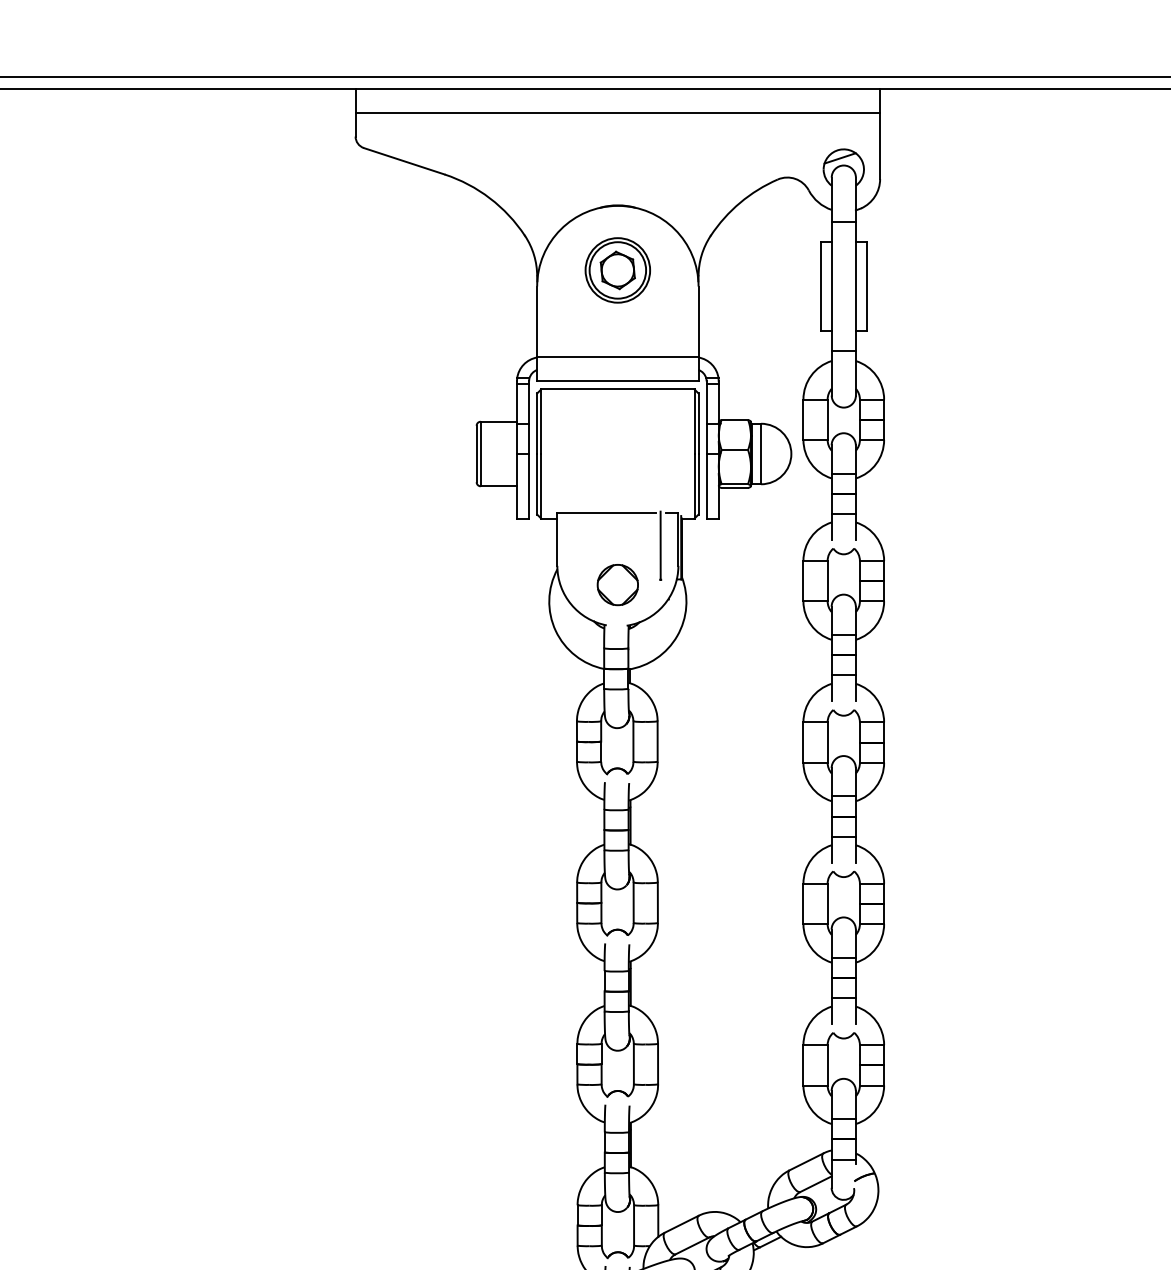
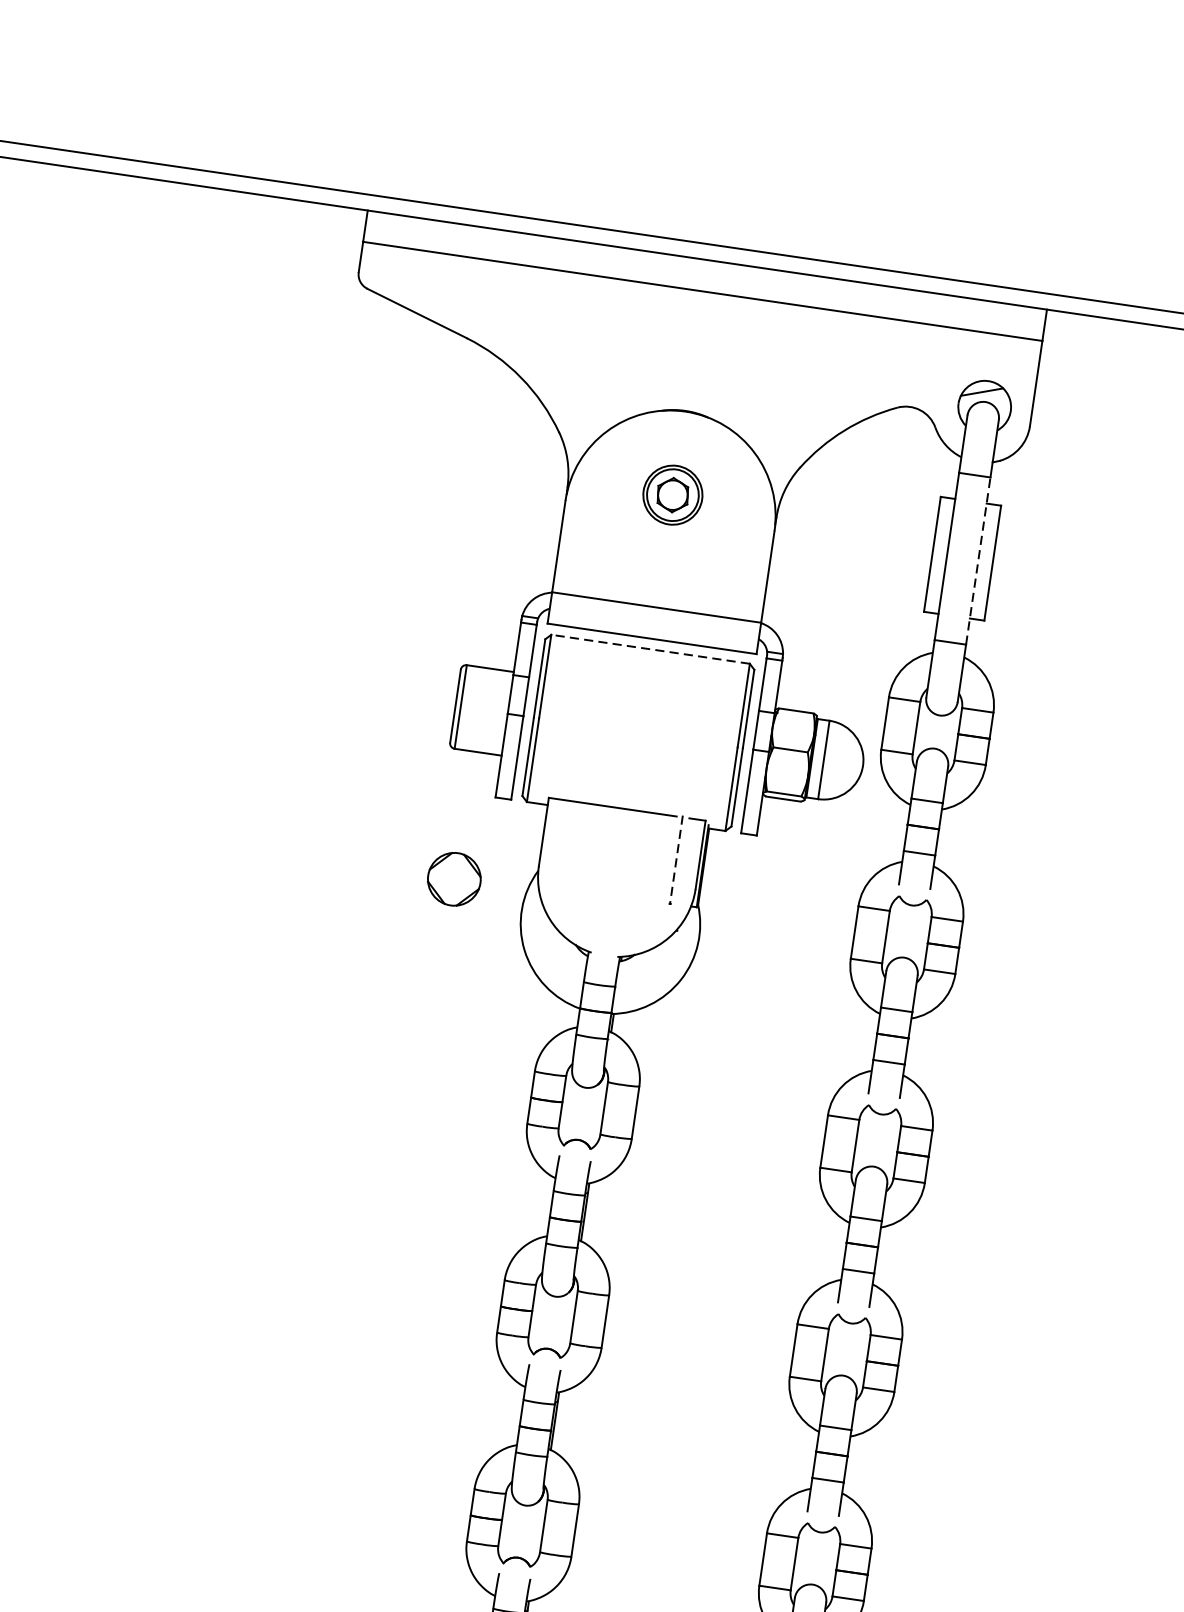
part: (617, 270) -> (672, 495), size x0.7
line: (855, 286) -> (977, 560), solid -> dashed
line: (617, 389) -> (650, 649), solid -> dashed
line: (660, 546) -> (676, 860), solid -> dashed
part: (617, 585) -> (453, 879), moved

